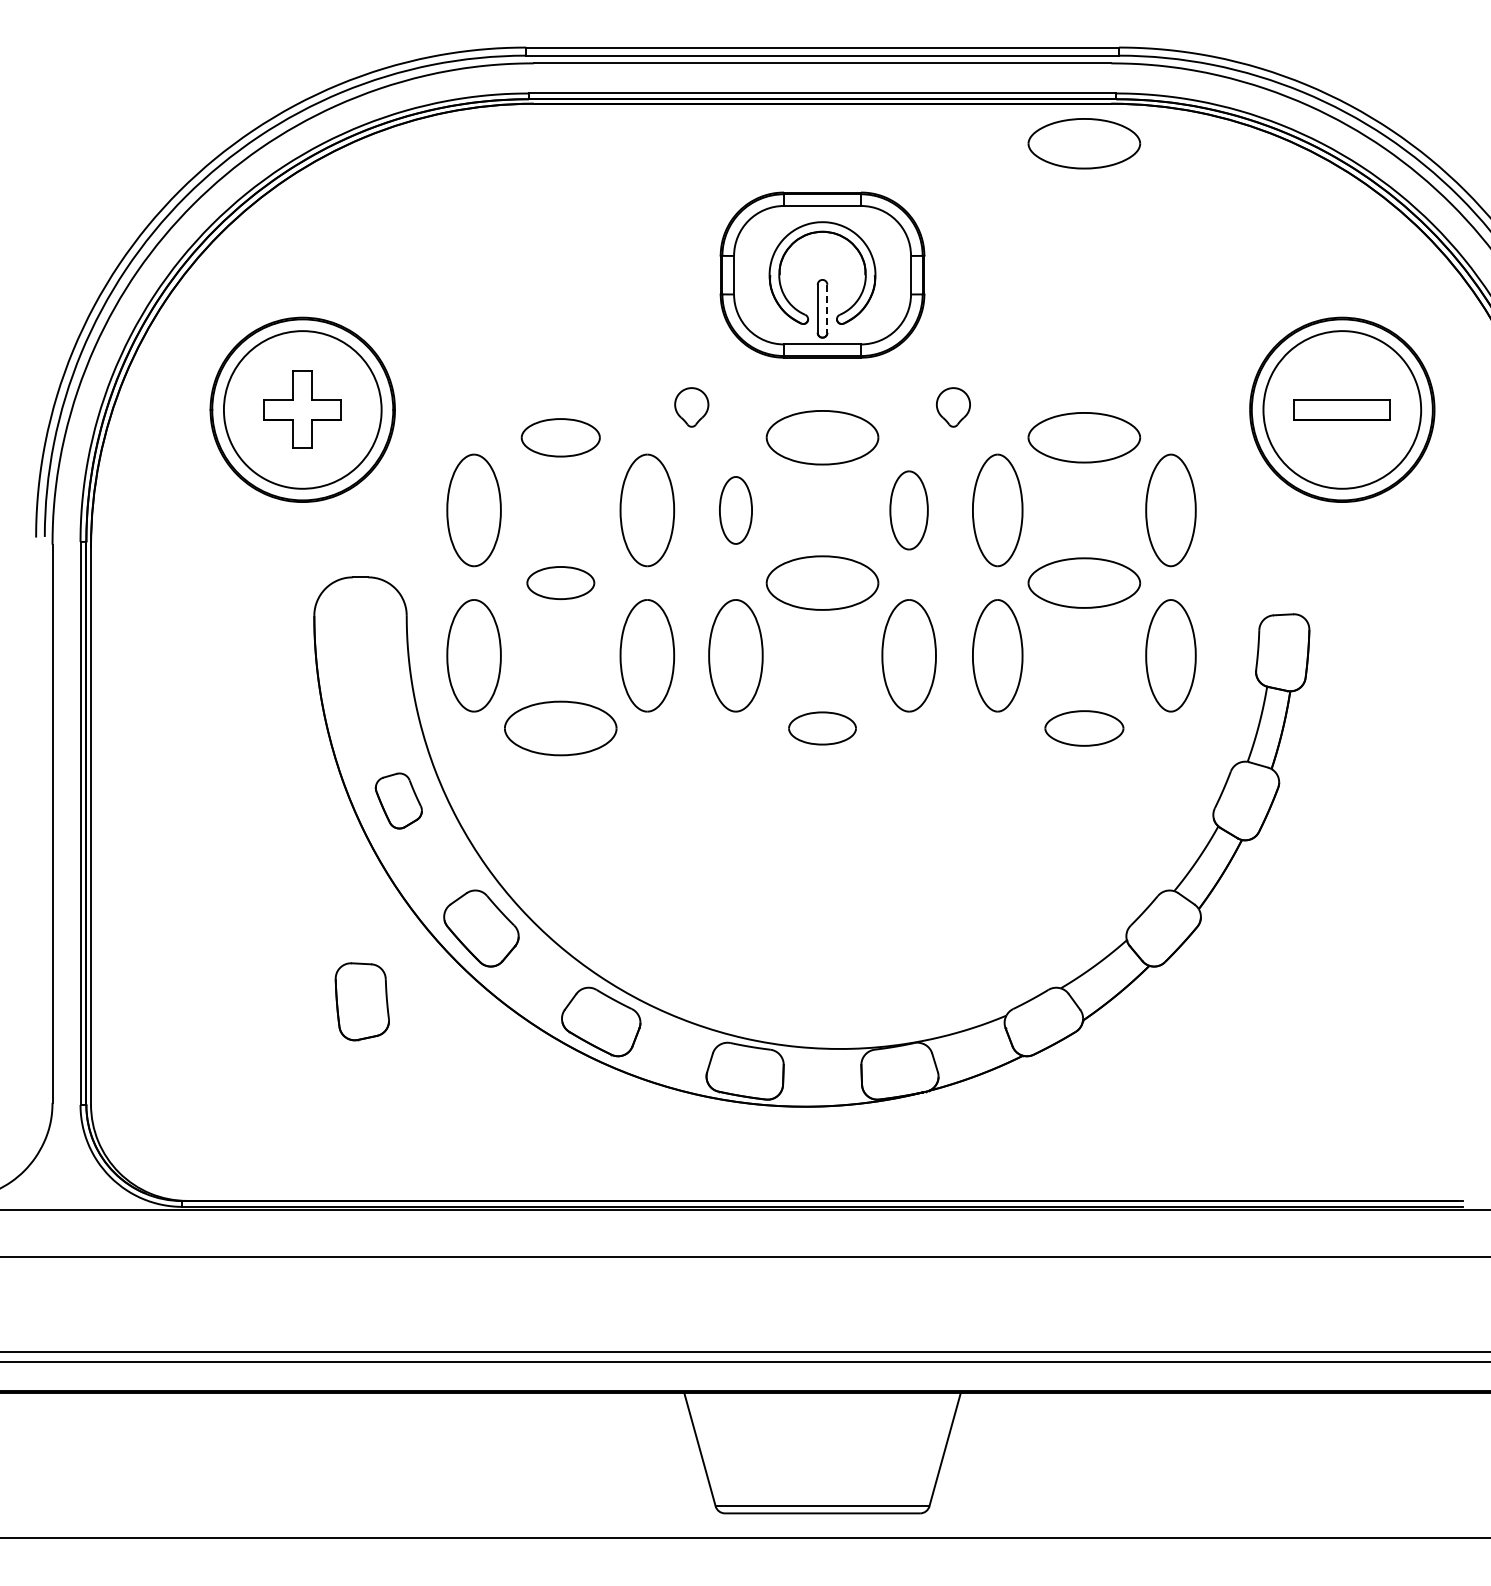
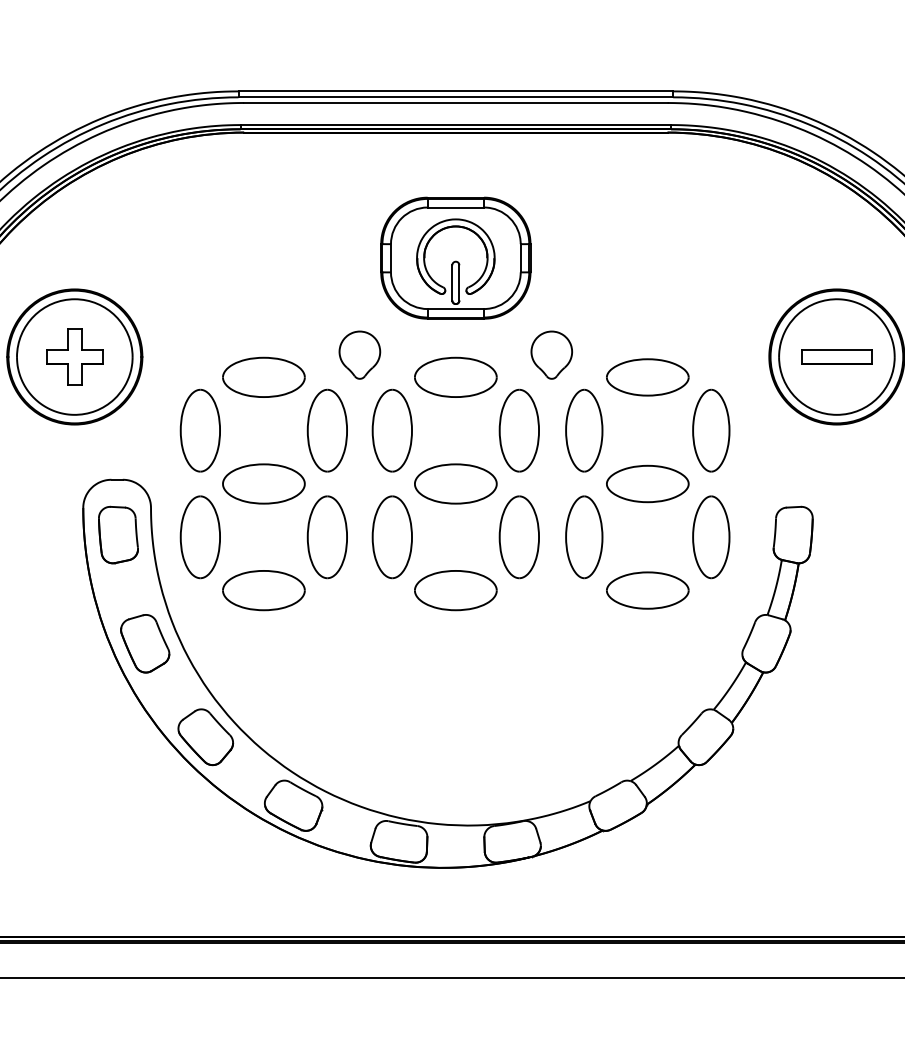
part: (1084, 143) -> (647, 161), removed
line: (827, 309) -> (459, 283), dashed -> solid
part: (691, 407) -> (359, 355), size x1.67
part: (953, 407) -> (551, 355), size x1.67
part: (560, 437) -> (263, 377), size x1.43
part: (735, 510) -> (392, 430), size x1.67
part: (908, 510) -> (518, 430), size x1.43
part: (560, 582) -> (263, 483), size x1.67
part: (822, 728) -> (455, 590), size x1.67
part: (1084, 728) -> (647, 590), size x1.43
part: (398, 800) -> (144, 643), size x1.43
part: (361, 1001) -> (117, 534), moved

